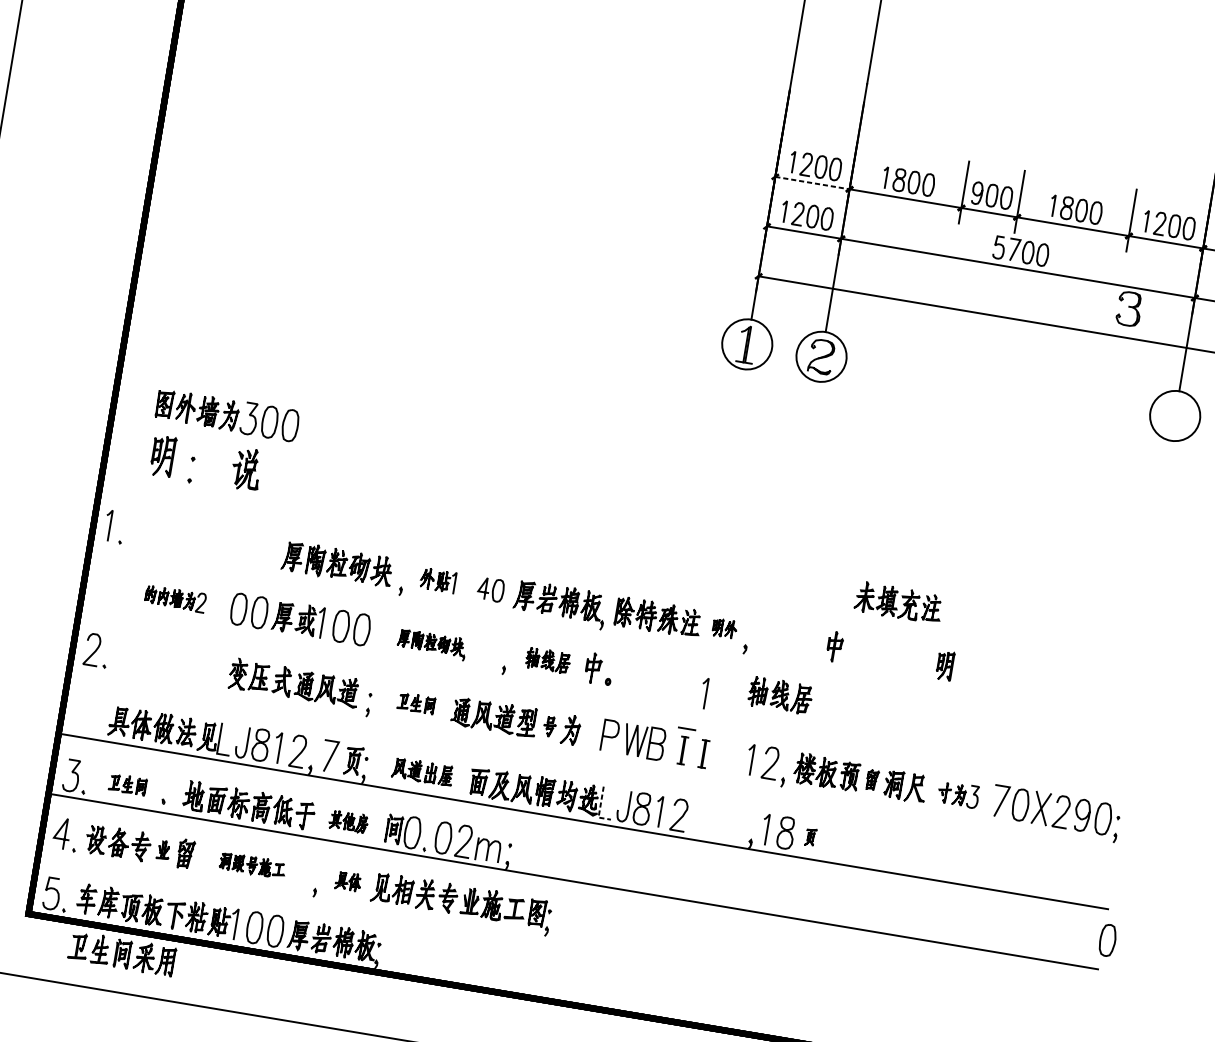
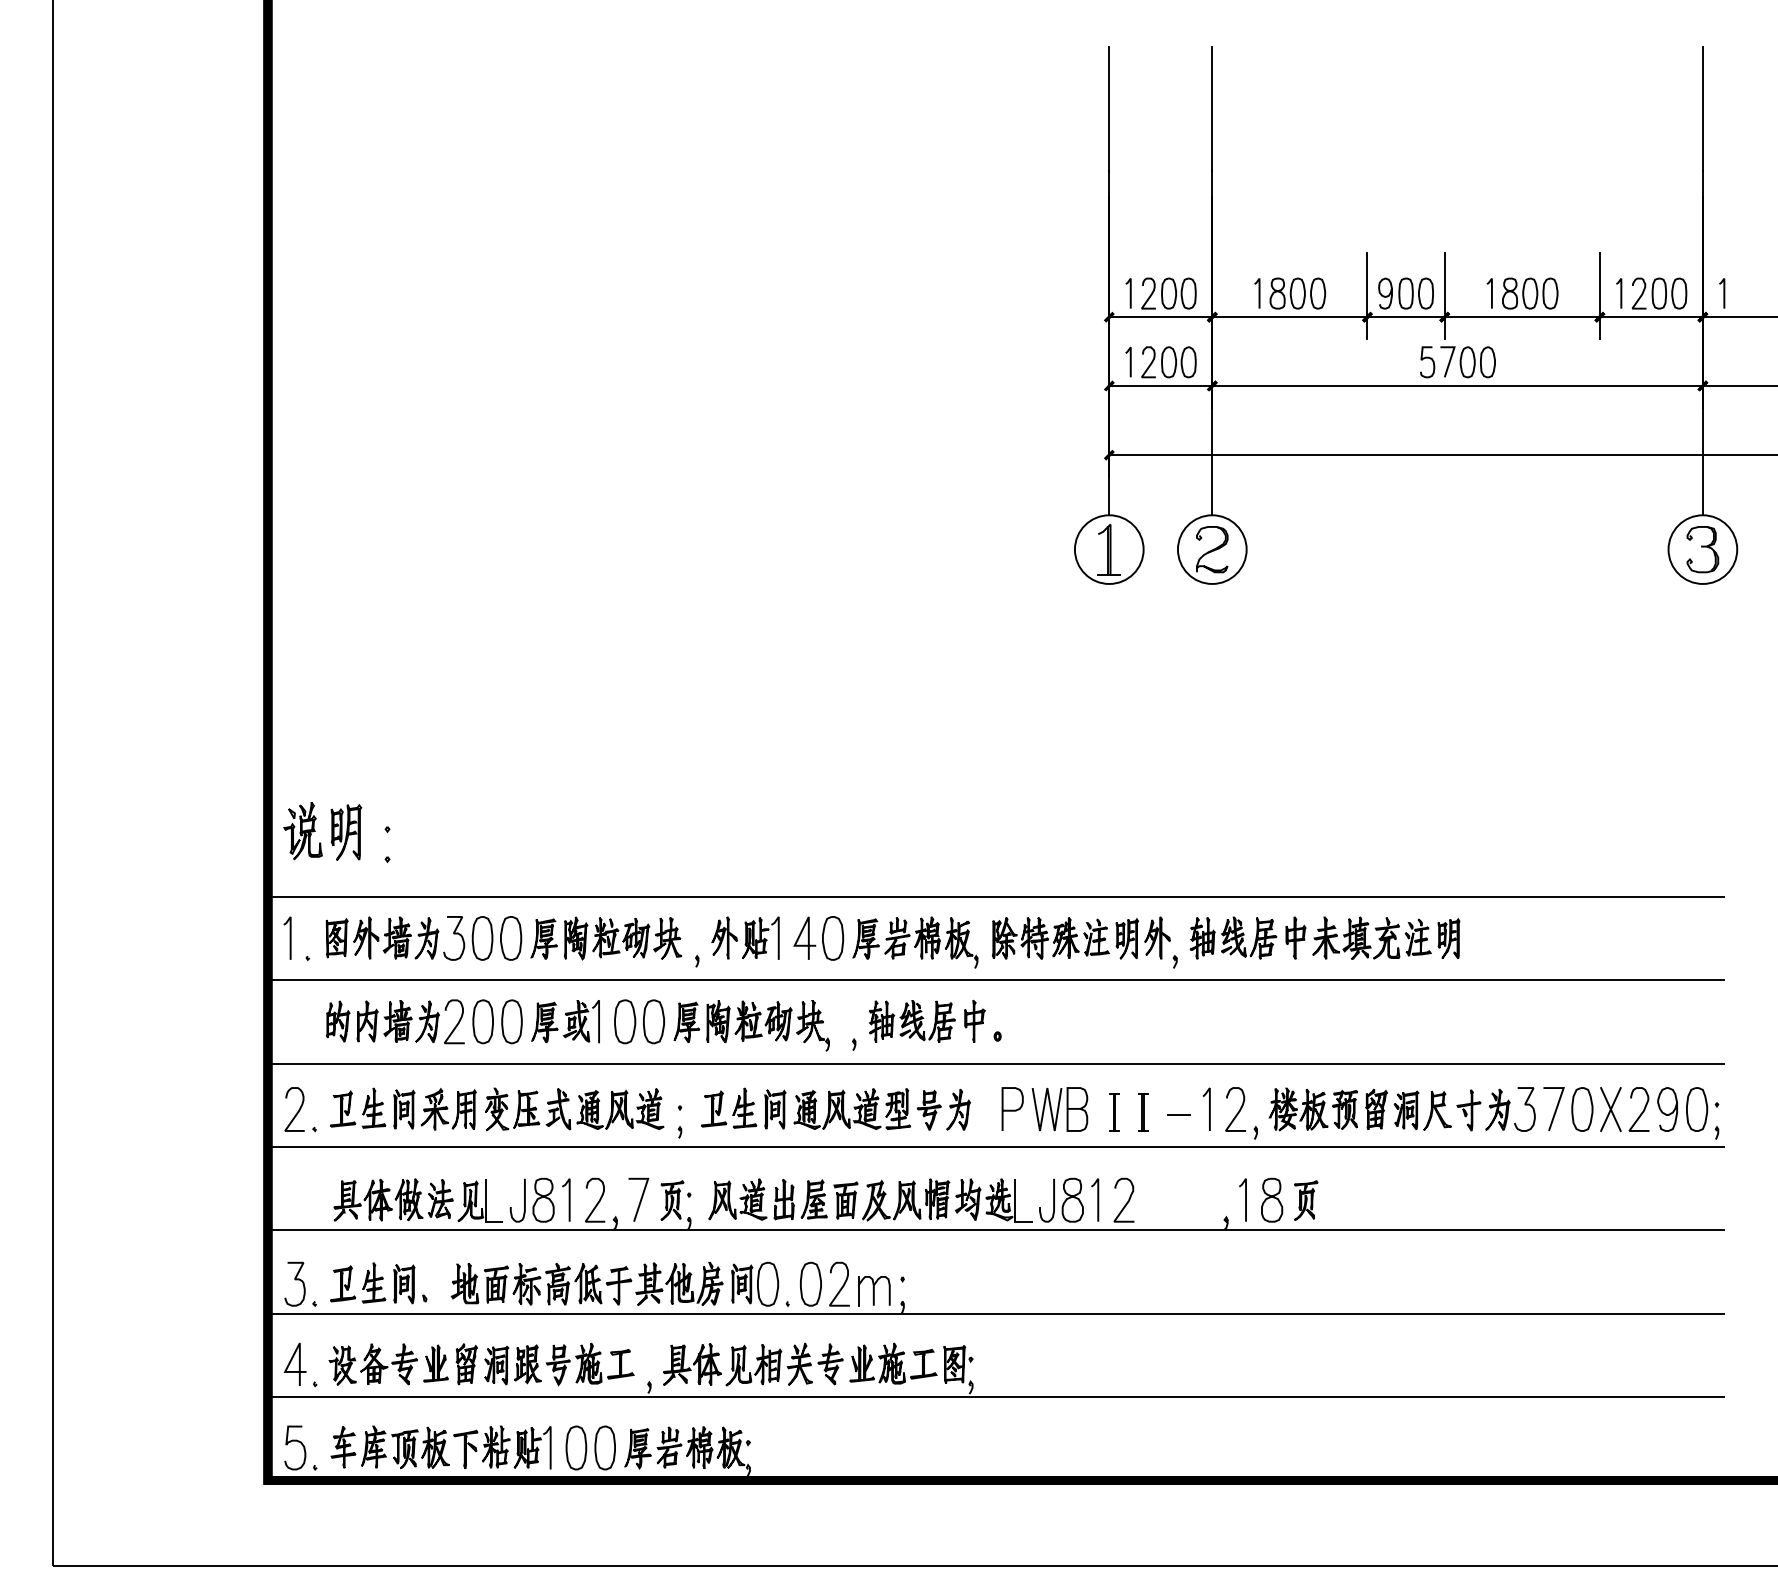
line: (812, 183) -> (1160, 317), dashed -> solid
part: (1129, 308) -> (1702, 549), moved
part: (227, 415) -> (423, 938), moved
part: (246, 469) -> (302, 831), moved
part: (438, 580) -> (745, 937), size x1.43
line: (623, 580) -> (995, 896), added
part: (490, 589) -> (818, 938), size x1.43
part: (175, 598) -> (395, 1021), size x1.67
part: (898, 602) -> (1371, 937), moved
part: (724, 628) -> (1142, 937), size x1.67
line: (613, 641) -> (995, 980), added
part: (431, 644) -> (751, 1025), size x1.67
part: (547, 660) -> (911, 1021), size x1.43
line: (706, 693) -> (1132, 1029), removed
part: (780, 695) -> (1233, 937), moved
line: (603, 701) -> (995, 1063), added
part: (416, 703) -> (743, 1108), size x1.67
part: (549, 726) -> (928, 1109), size x1.43
line: (686, 728) -> (1178, 1114), moved
line: (593, 760) -> (995, 1146), added
part: (422, 771) -> (767, 1199), size x1.43
part: (872, 779) -> (1376, 1108), size x1.43
part: (127, 784) -> (372, 1283), size x1.67
part: (958, 794) -> (1495, 1109), size x1.43
line: (600, 808) -> (1015, 1209), dashed -> solid
part: (348, 821) -> (679, 1283), size x1.67
part: (810, 837) -> (1306, 1200), size x1.67
part: (163, 849) -> (435, 1363), size x1.43
part: (252, 865) -> (559, 1364), size x1.67
part: (348, 881) -> (692, 1364), size x1.67
part: (1107, 940) -> (1730, 1272), removed
line: (562, 941) -> (995, 1397), added
part: (122, 953) -> (403, 1108), moved

